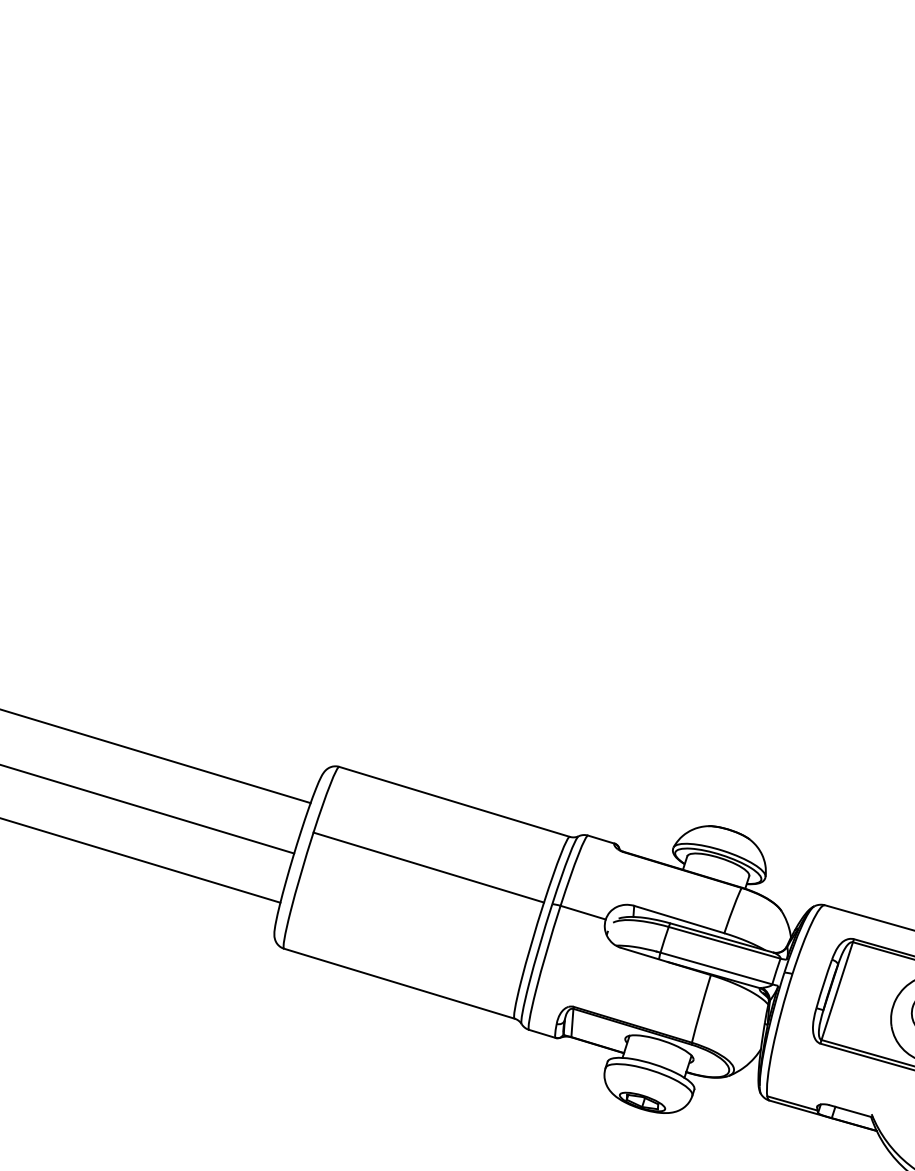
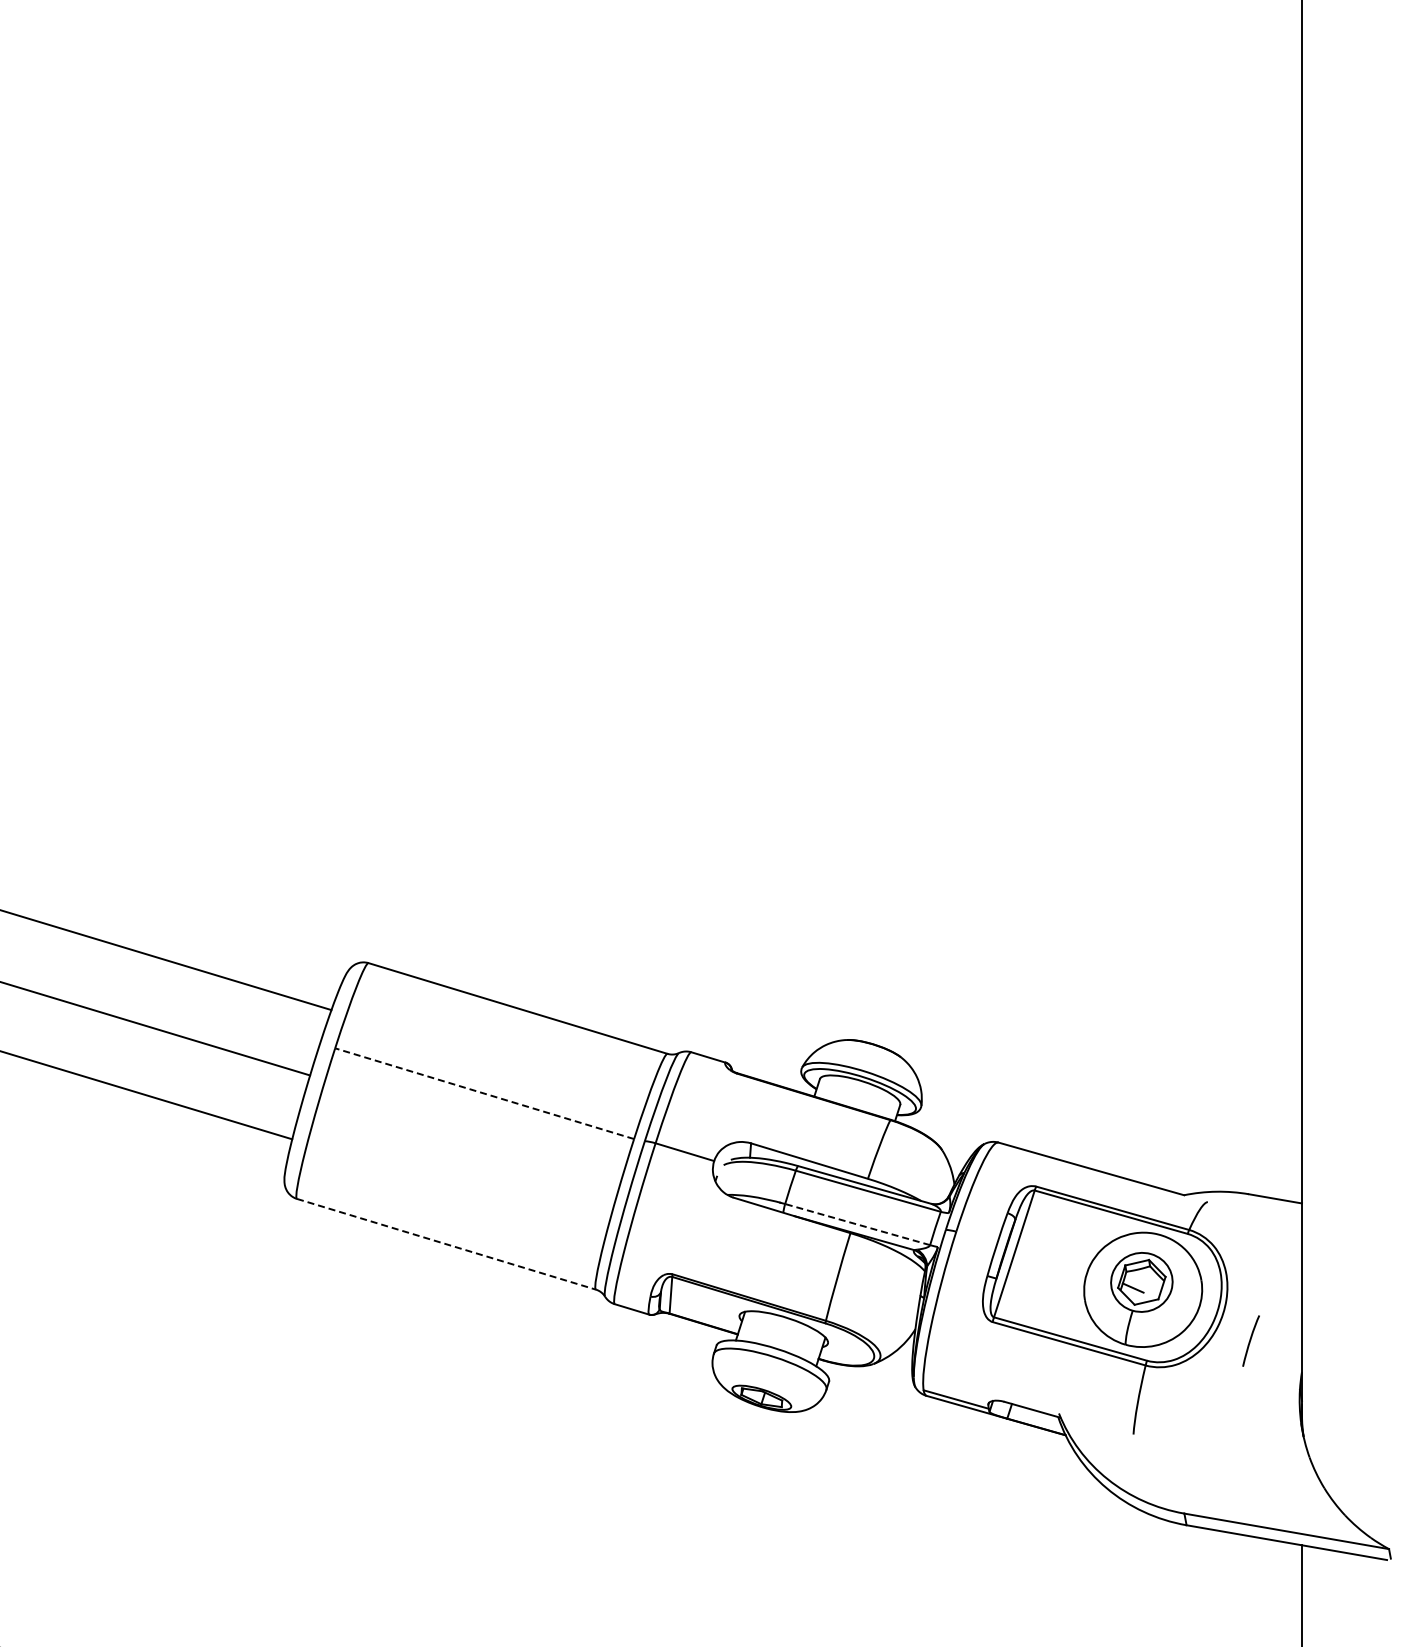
line: (428, 867) -> (484, 1093), solid -> dashed
line: (716, 968) -> (857, 1224), solid -> dashed
line: (399, 983) -> (446, 1244), solid -> dashed

